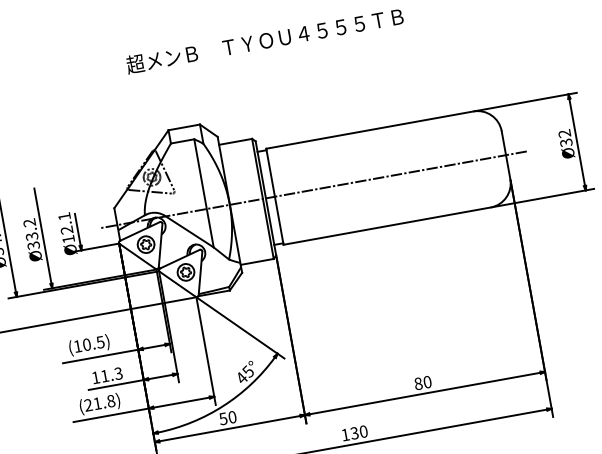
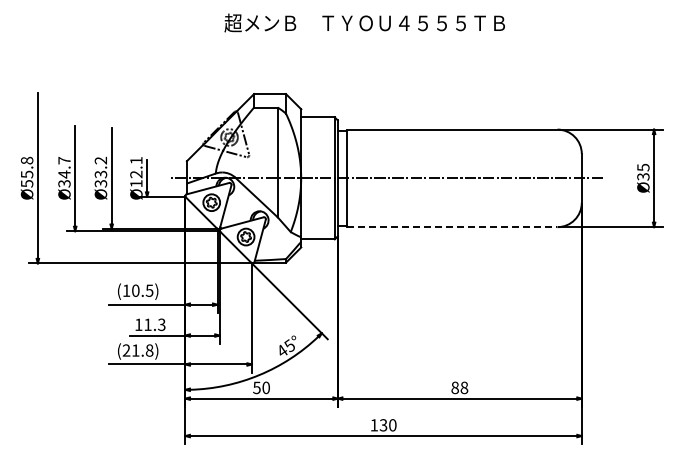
text: (564, 133) -> (643, 167), Ø32 -> Ø35
line: (387, 226) -> (452, 227), solid -> dashed
text: (427, 381) -> (464, 387), 80 -> 88

